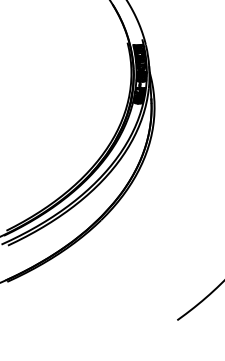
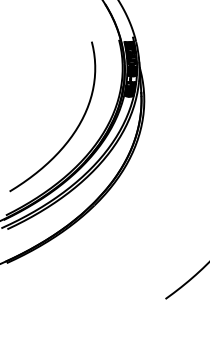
curve: (79, 140) -> (74, 131), added

